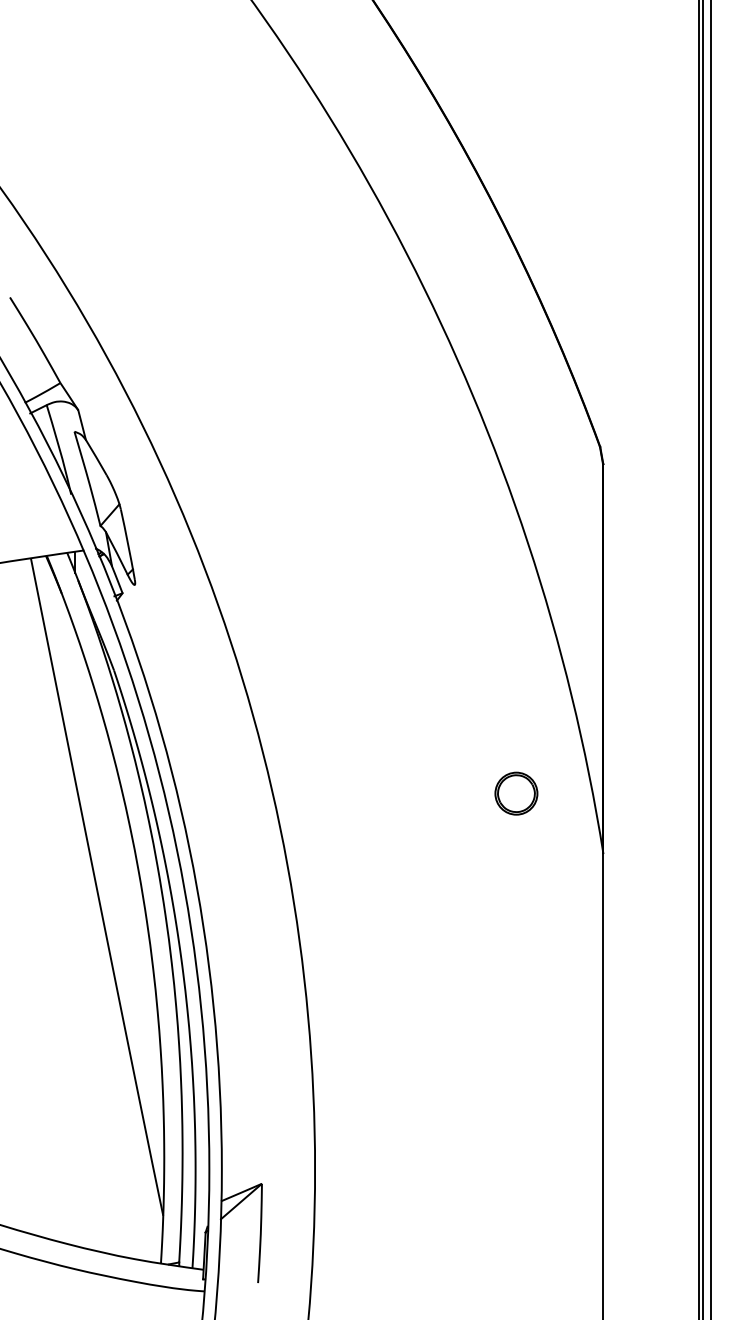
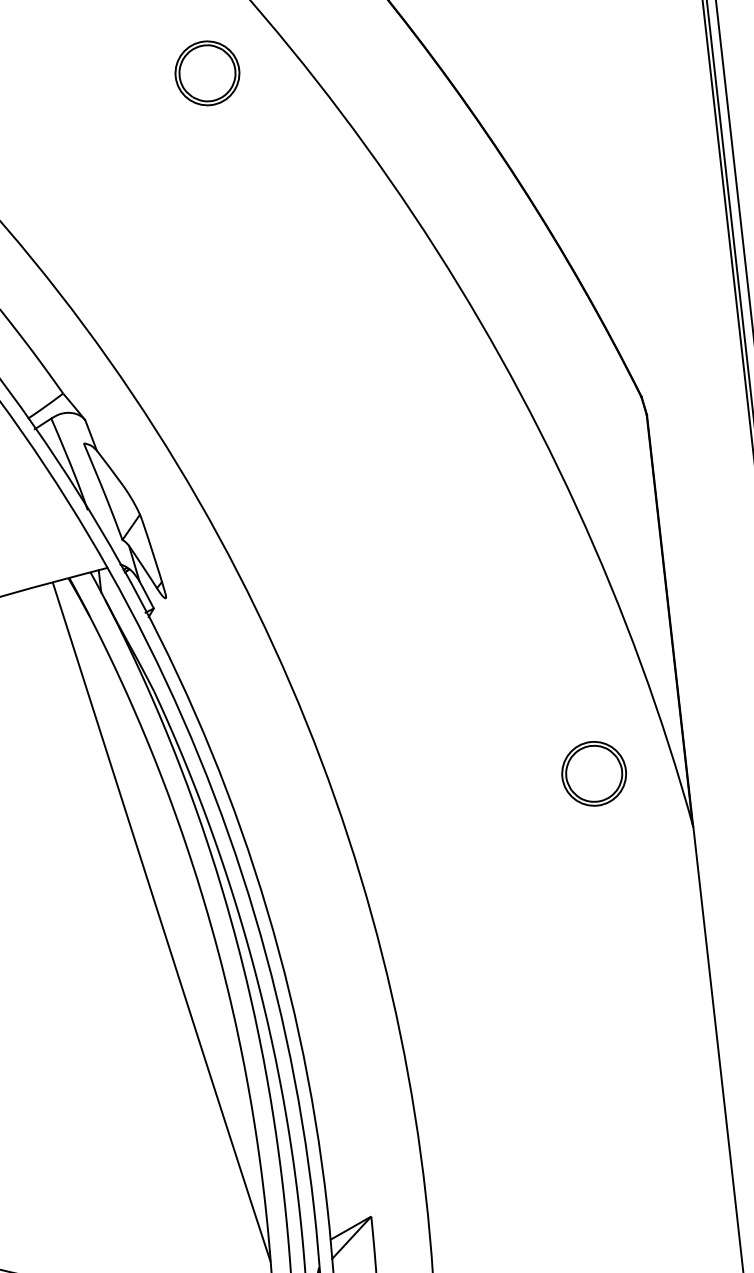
part: (228, 99) -> (207, 73), added
part: (516, 793) -> (594, 773), size x1.43

